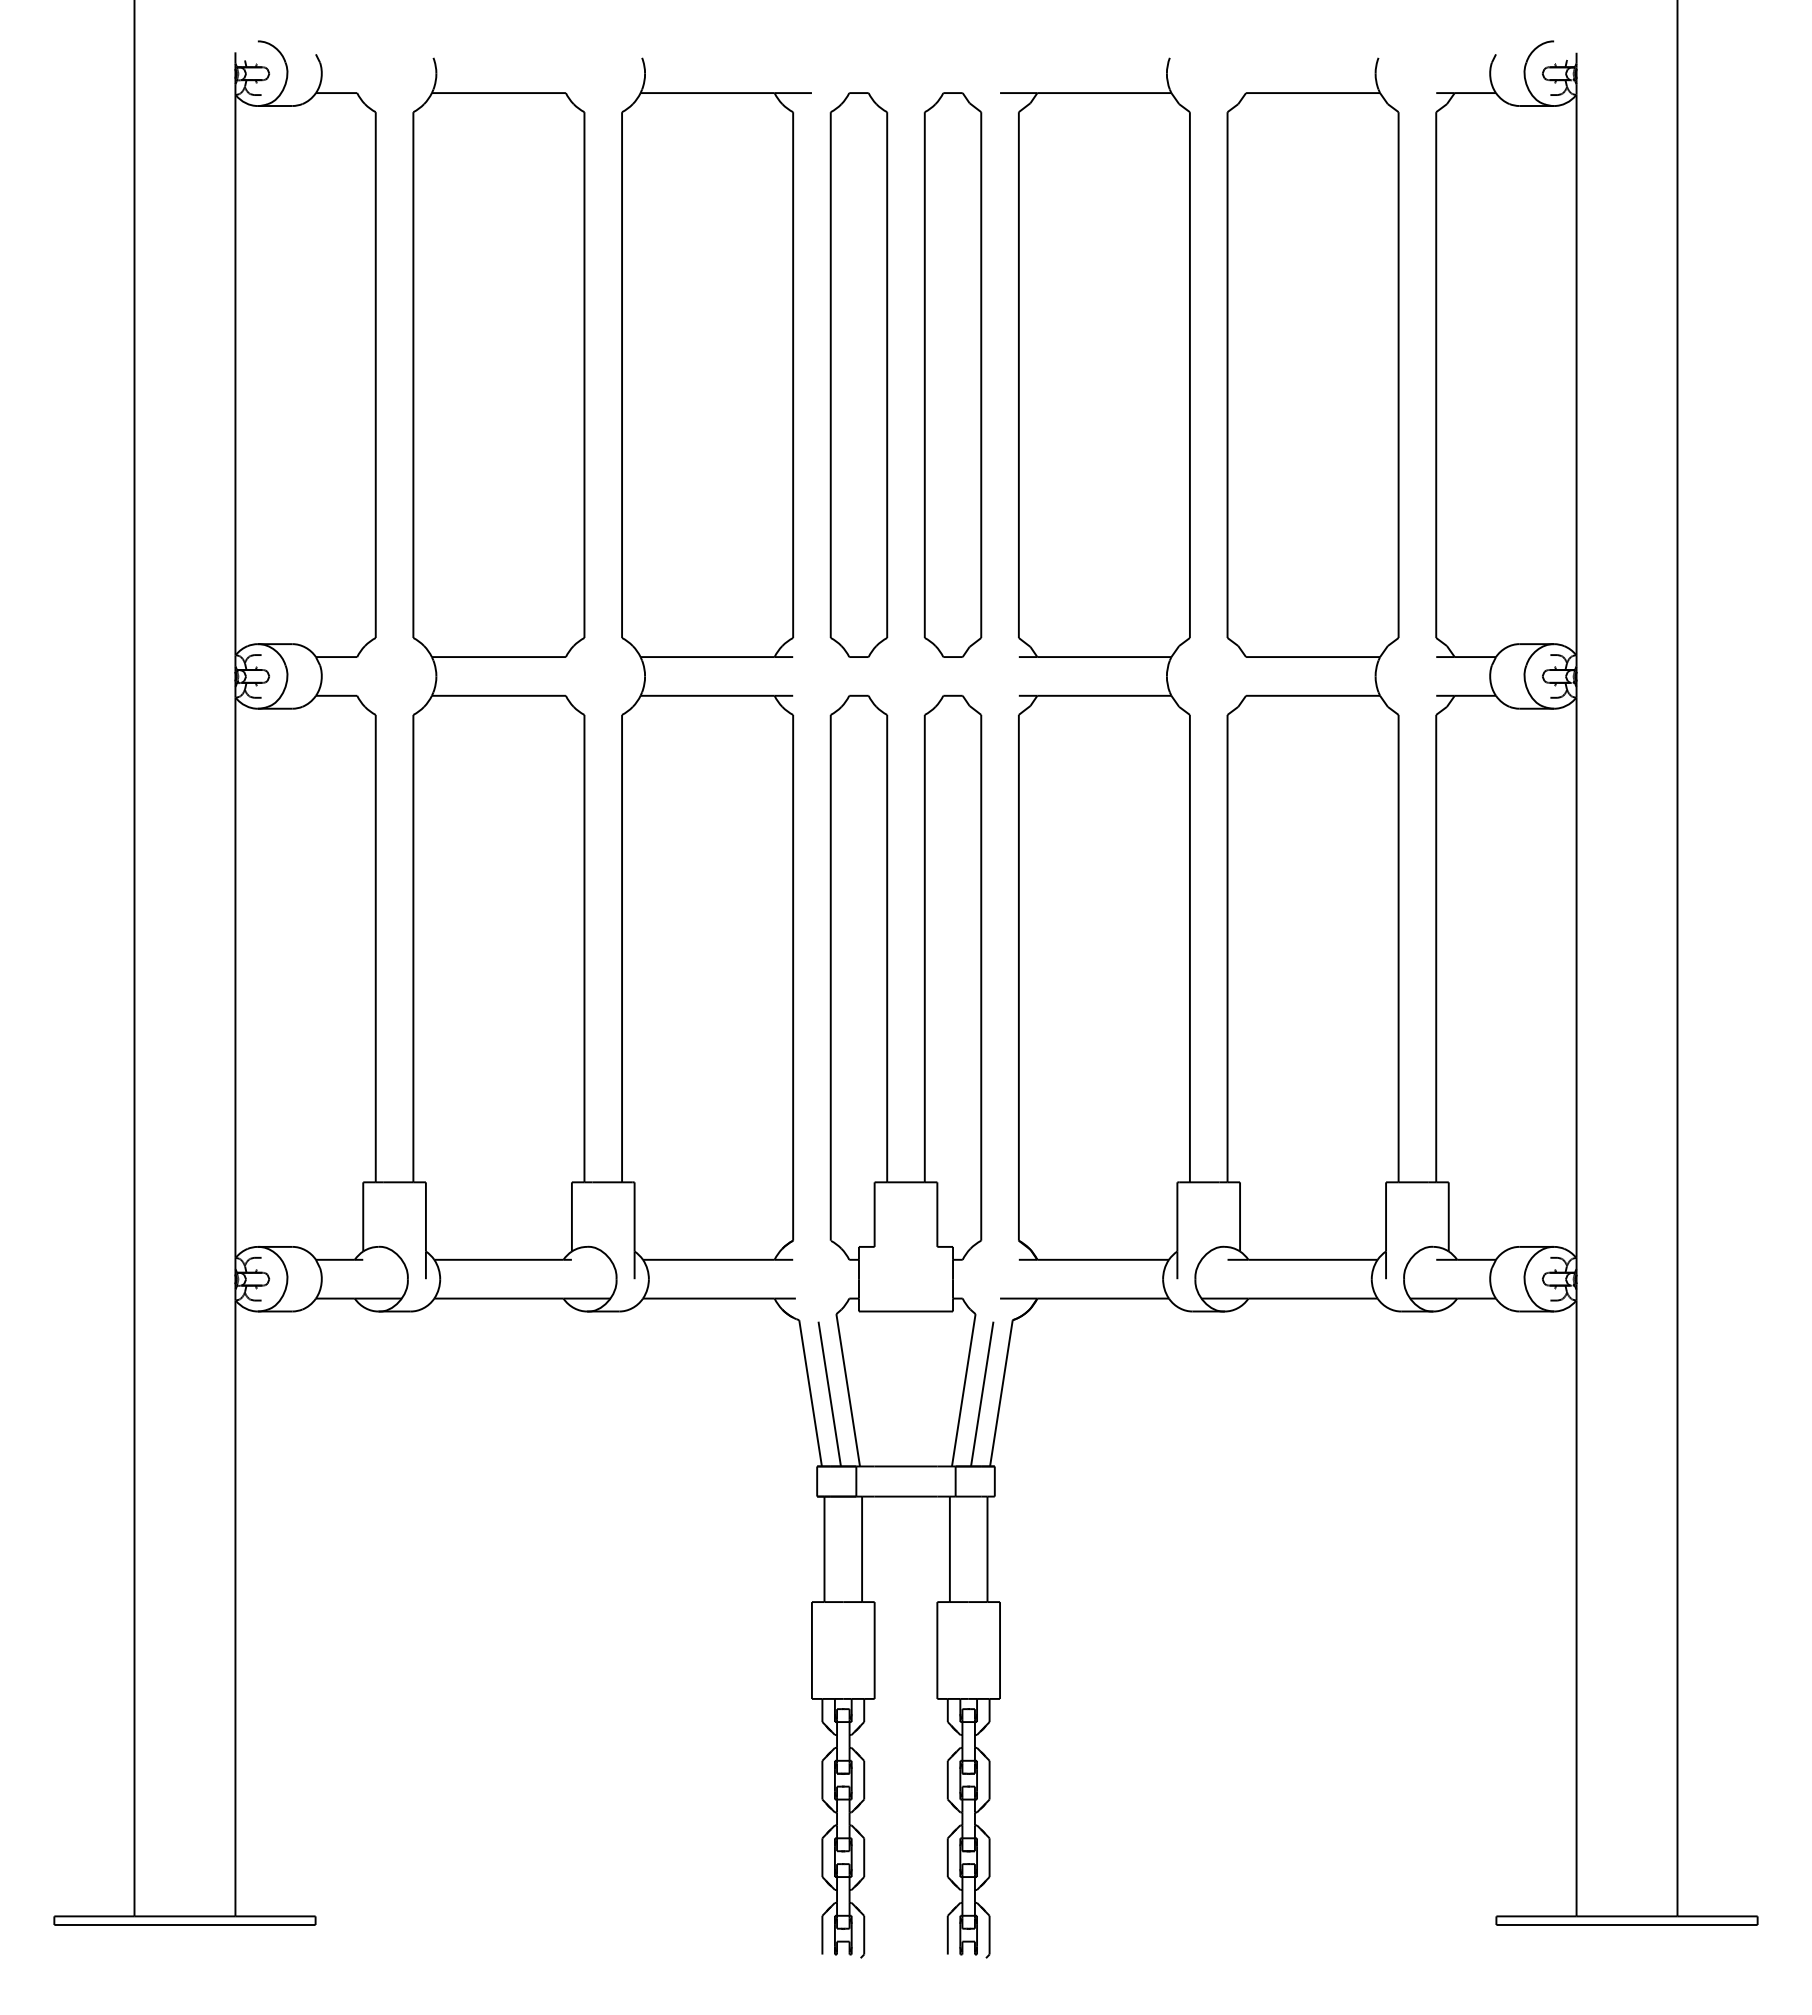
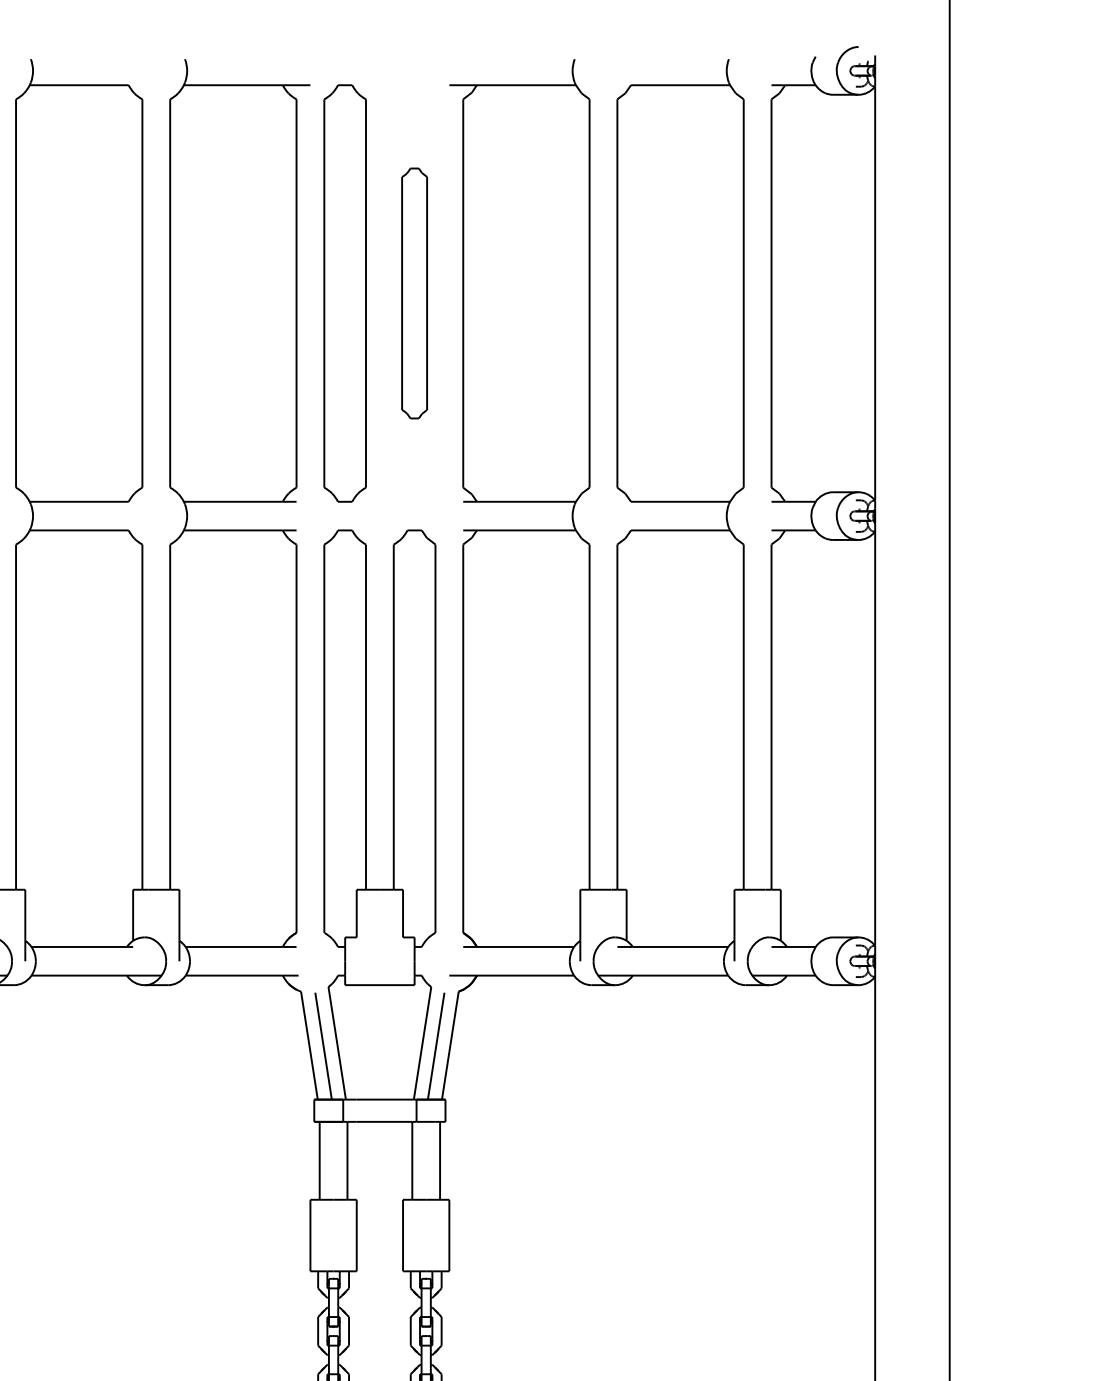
part: (952, 374) -> (414, 293), size x0.6

